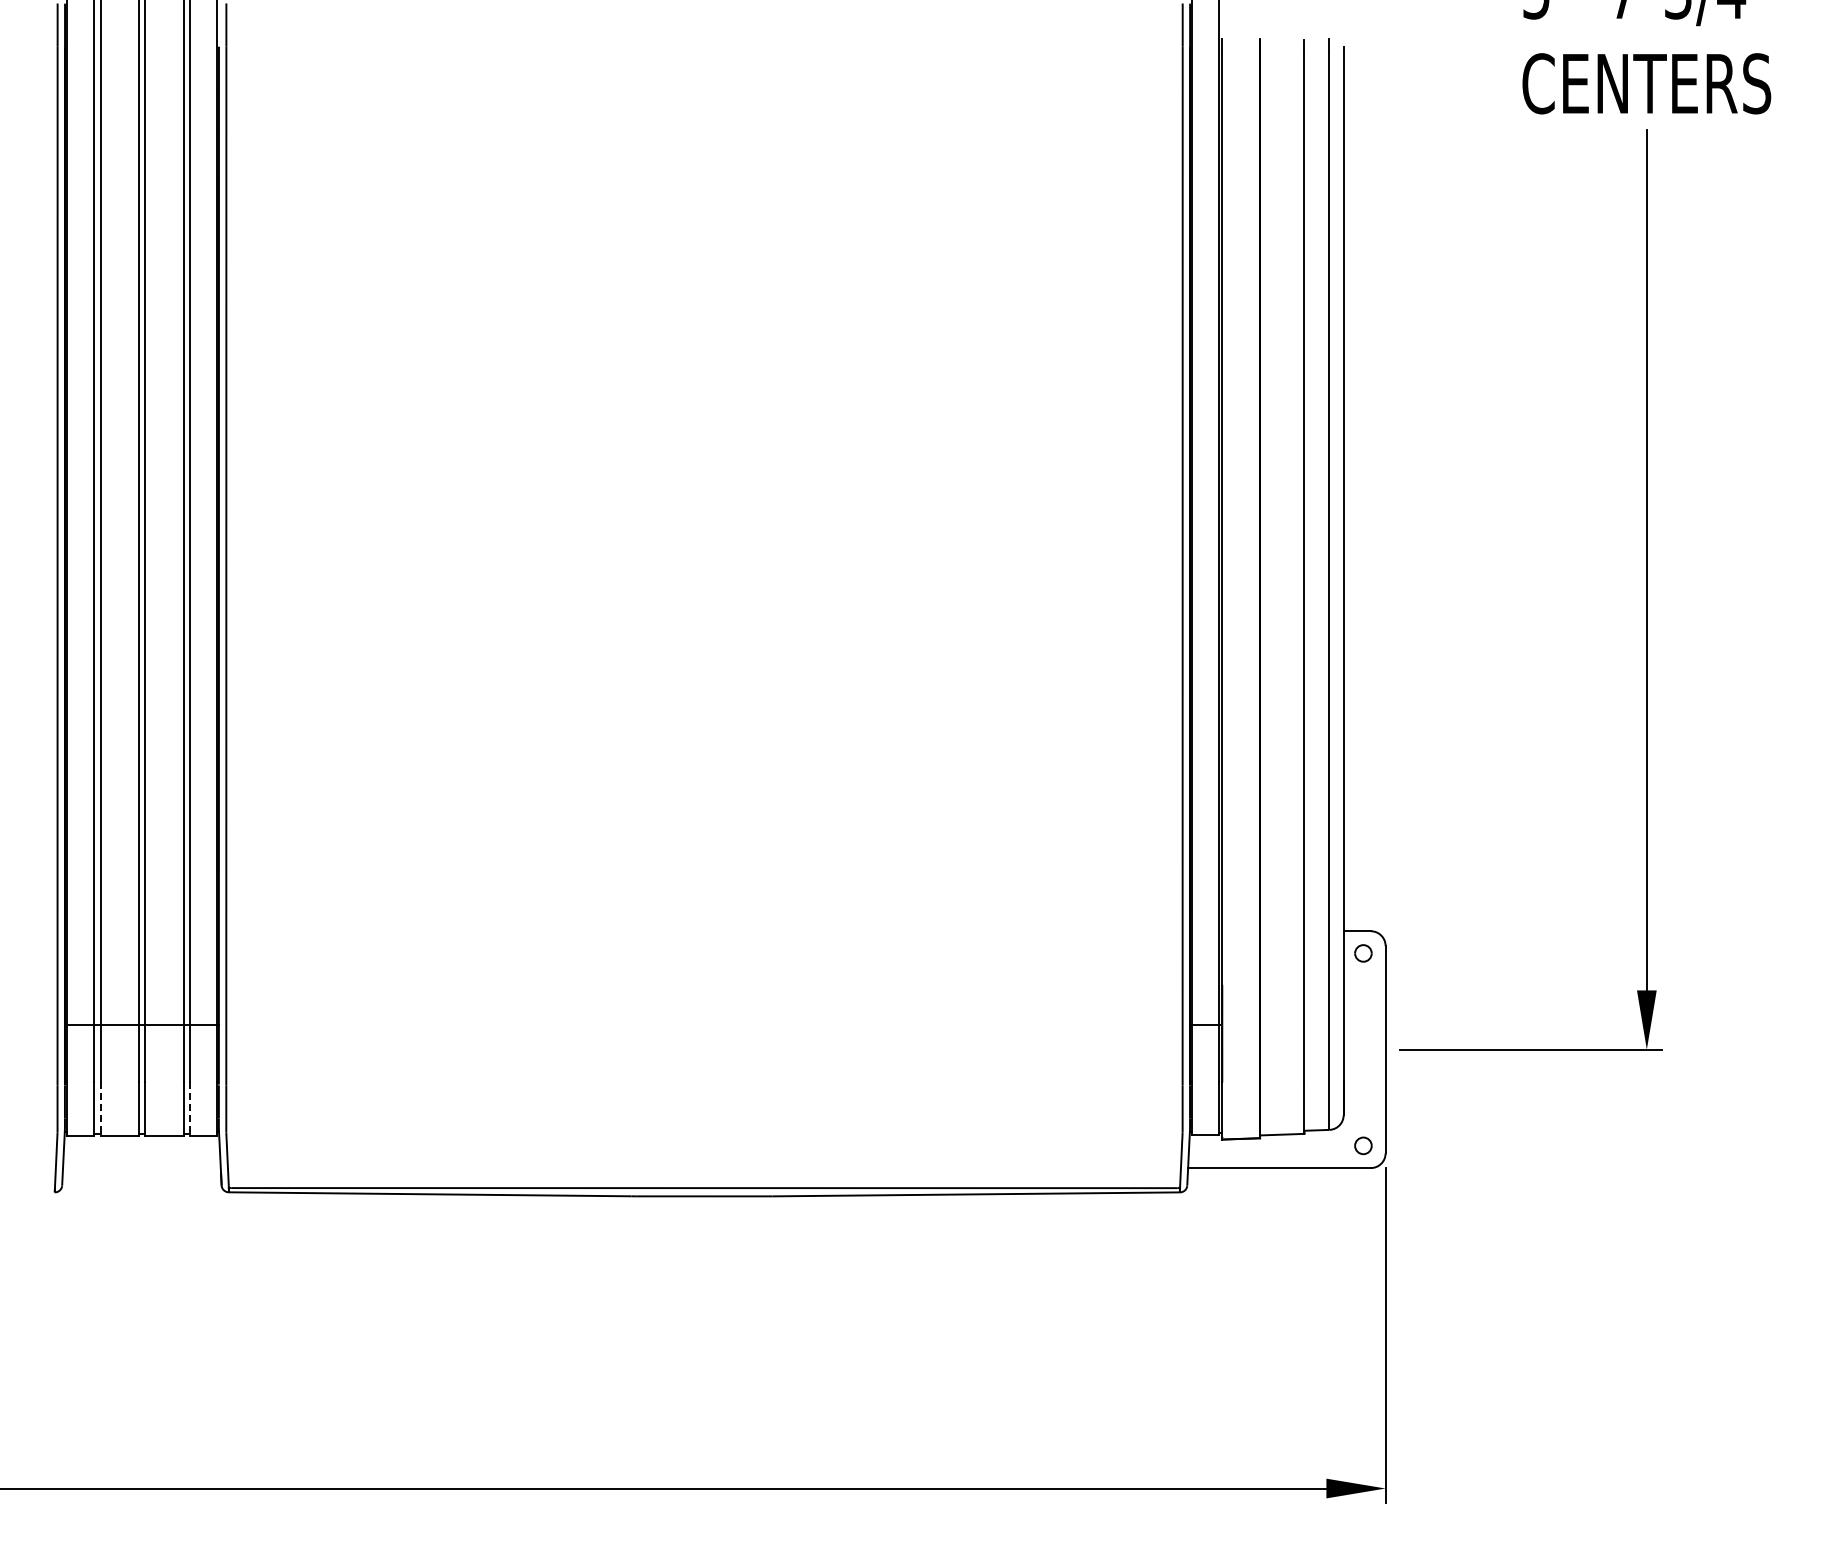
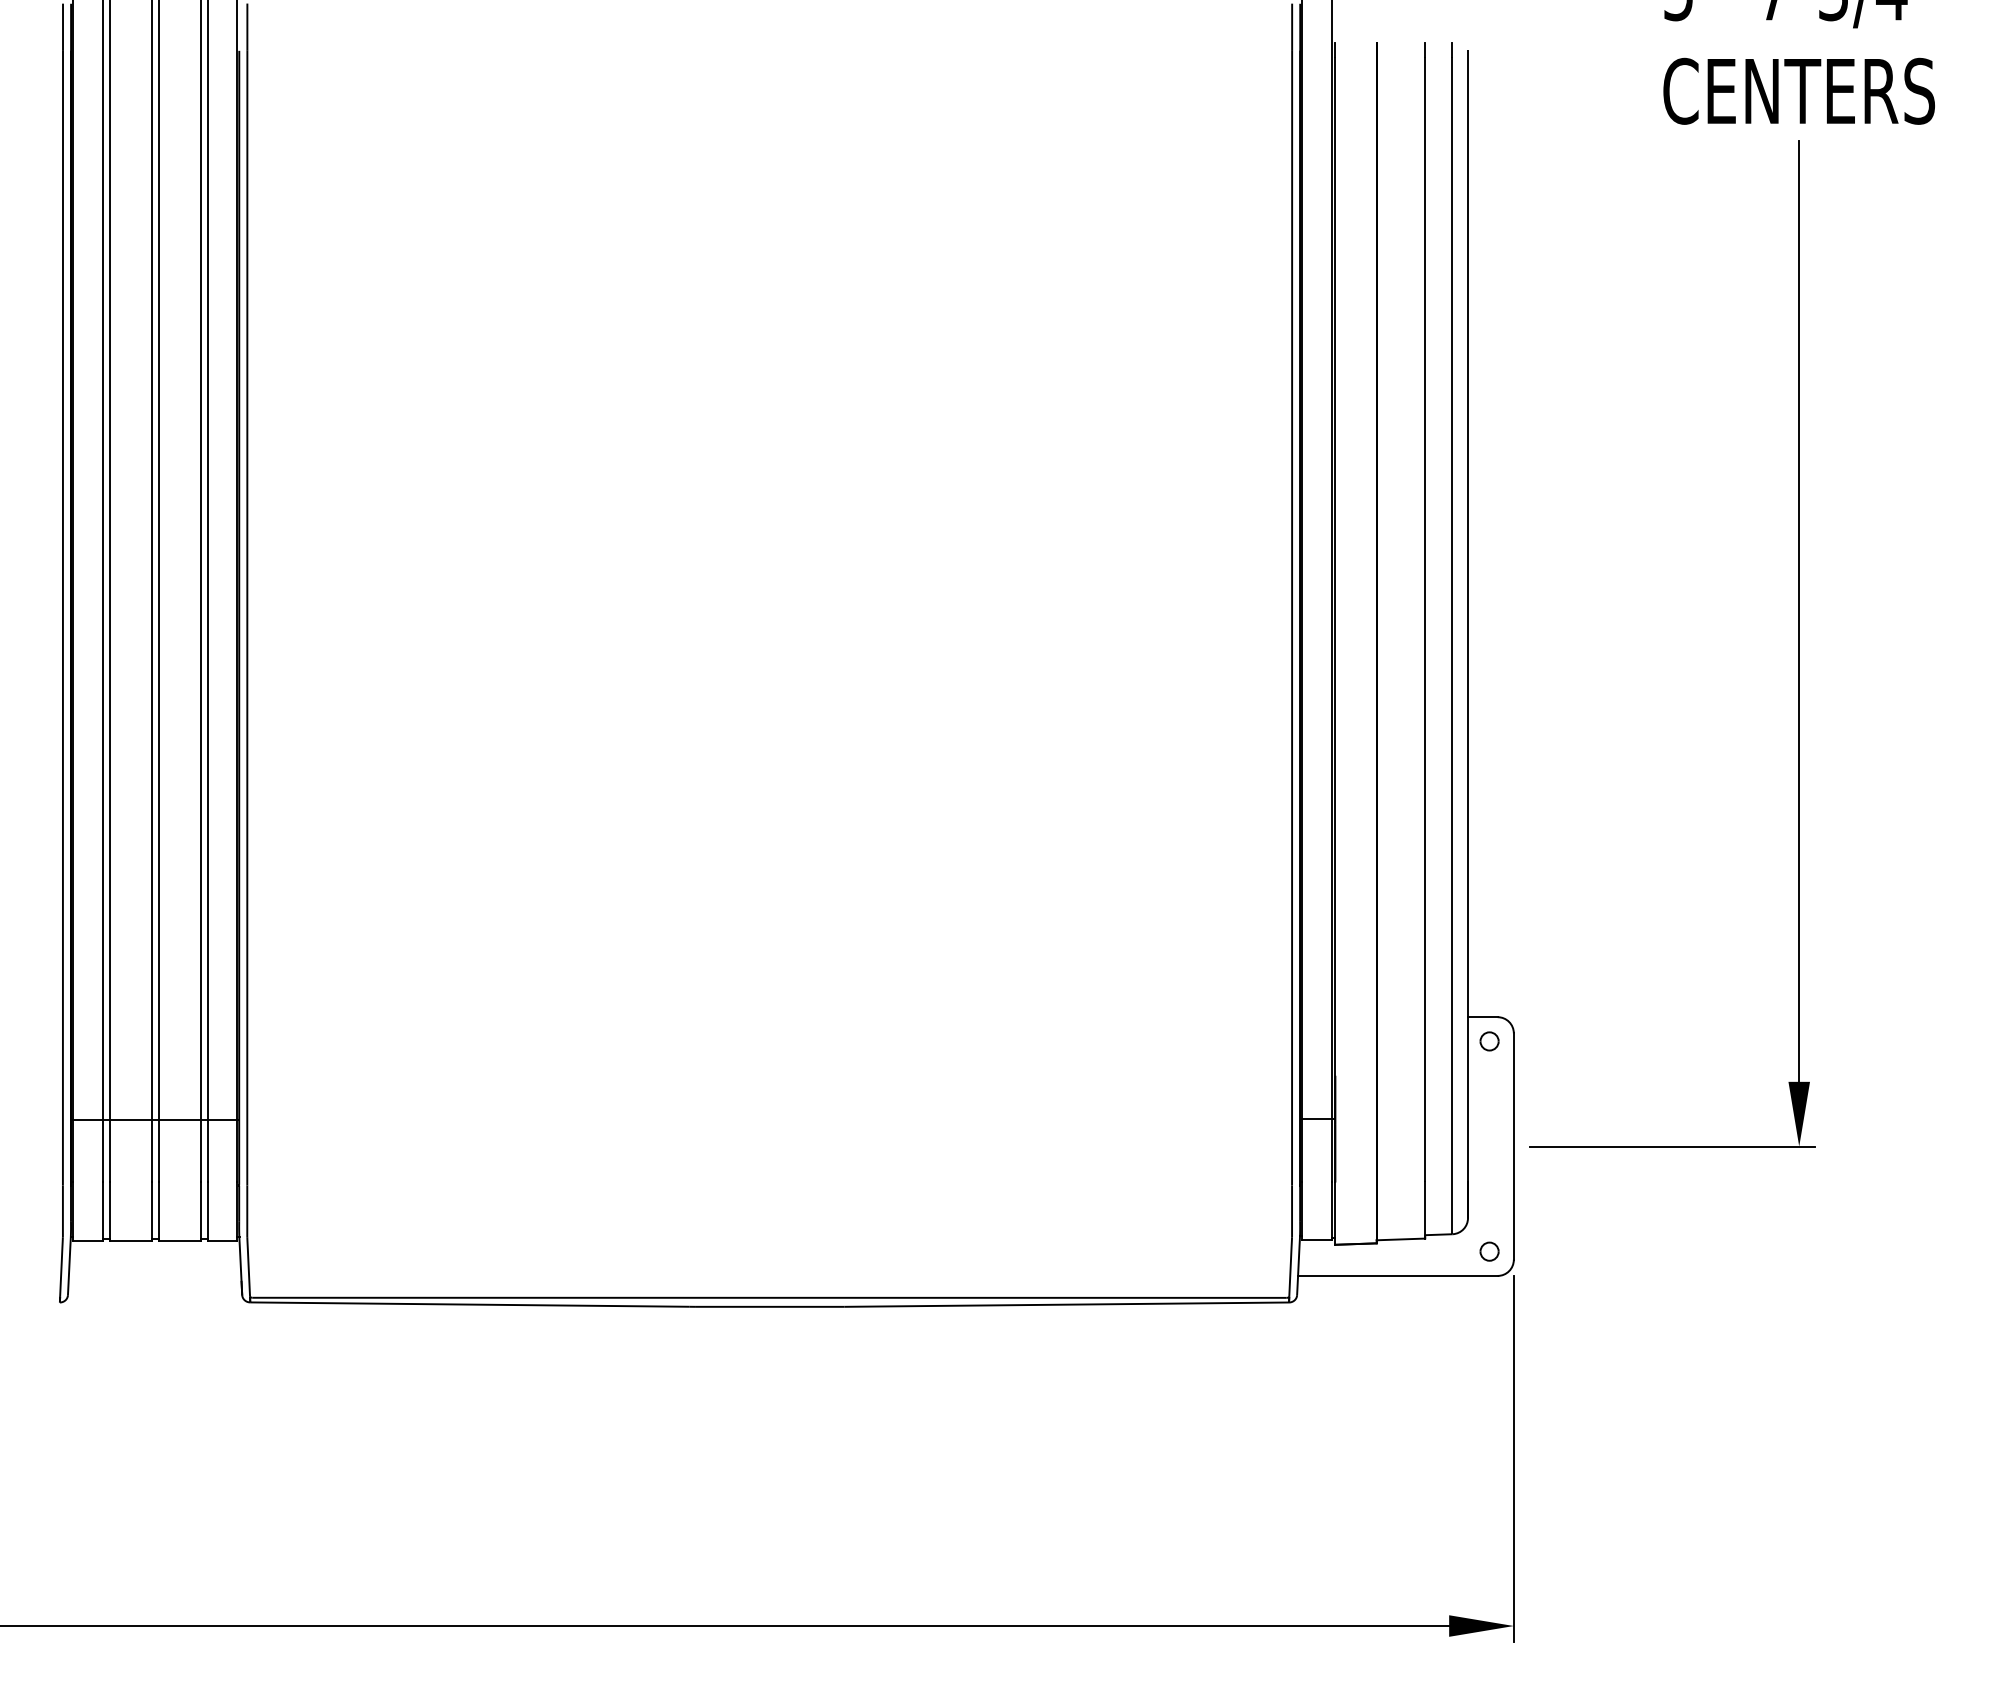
line: (100, 1109) -> (109, 1211), dashed -> solid
line: (189, 1109) -> (207, 1211), dashed -> solid

